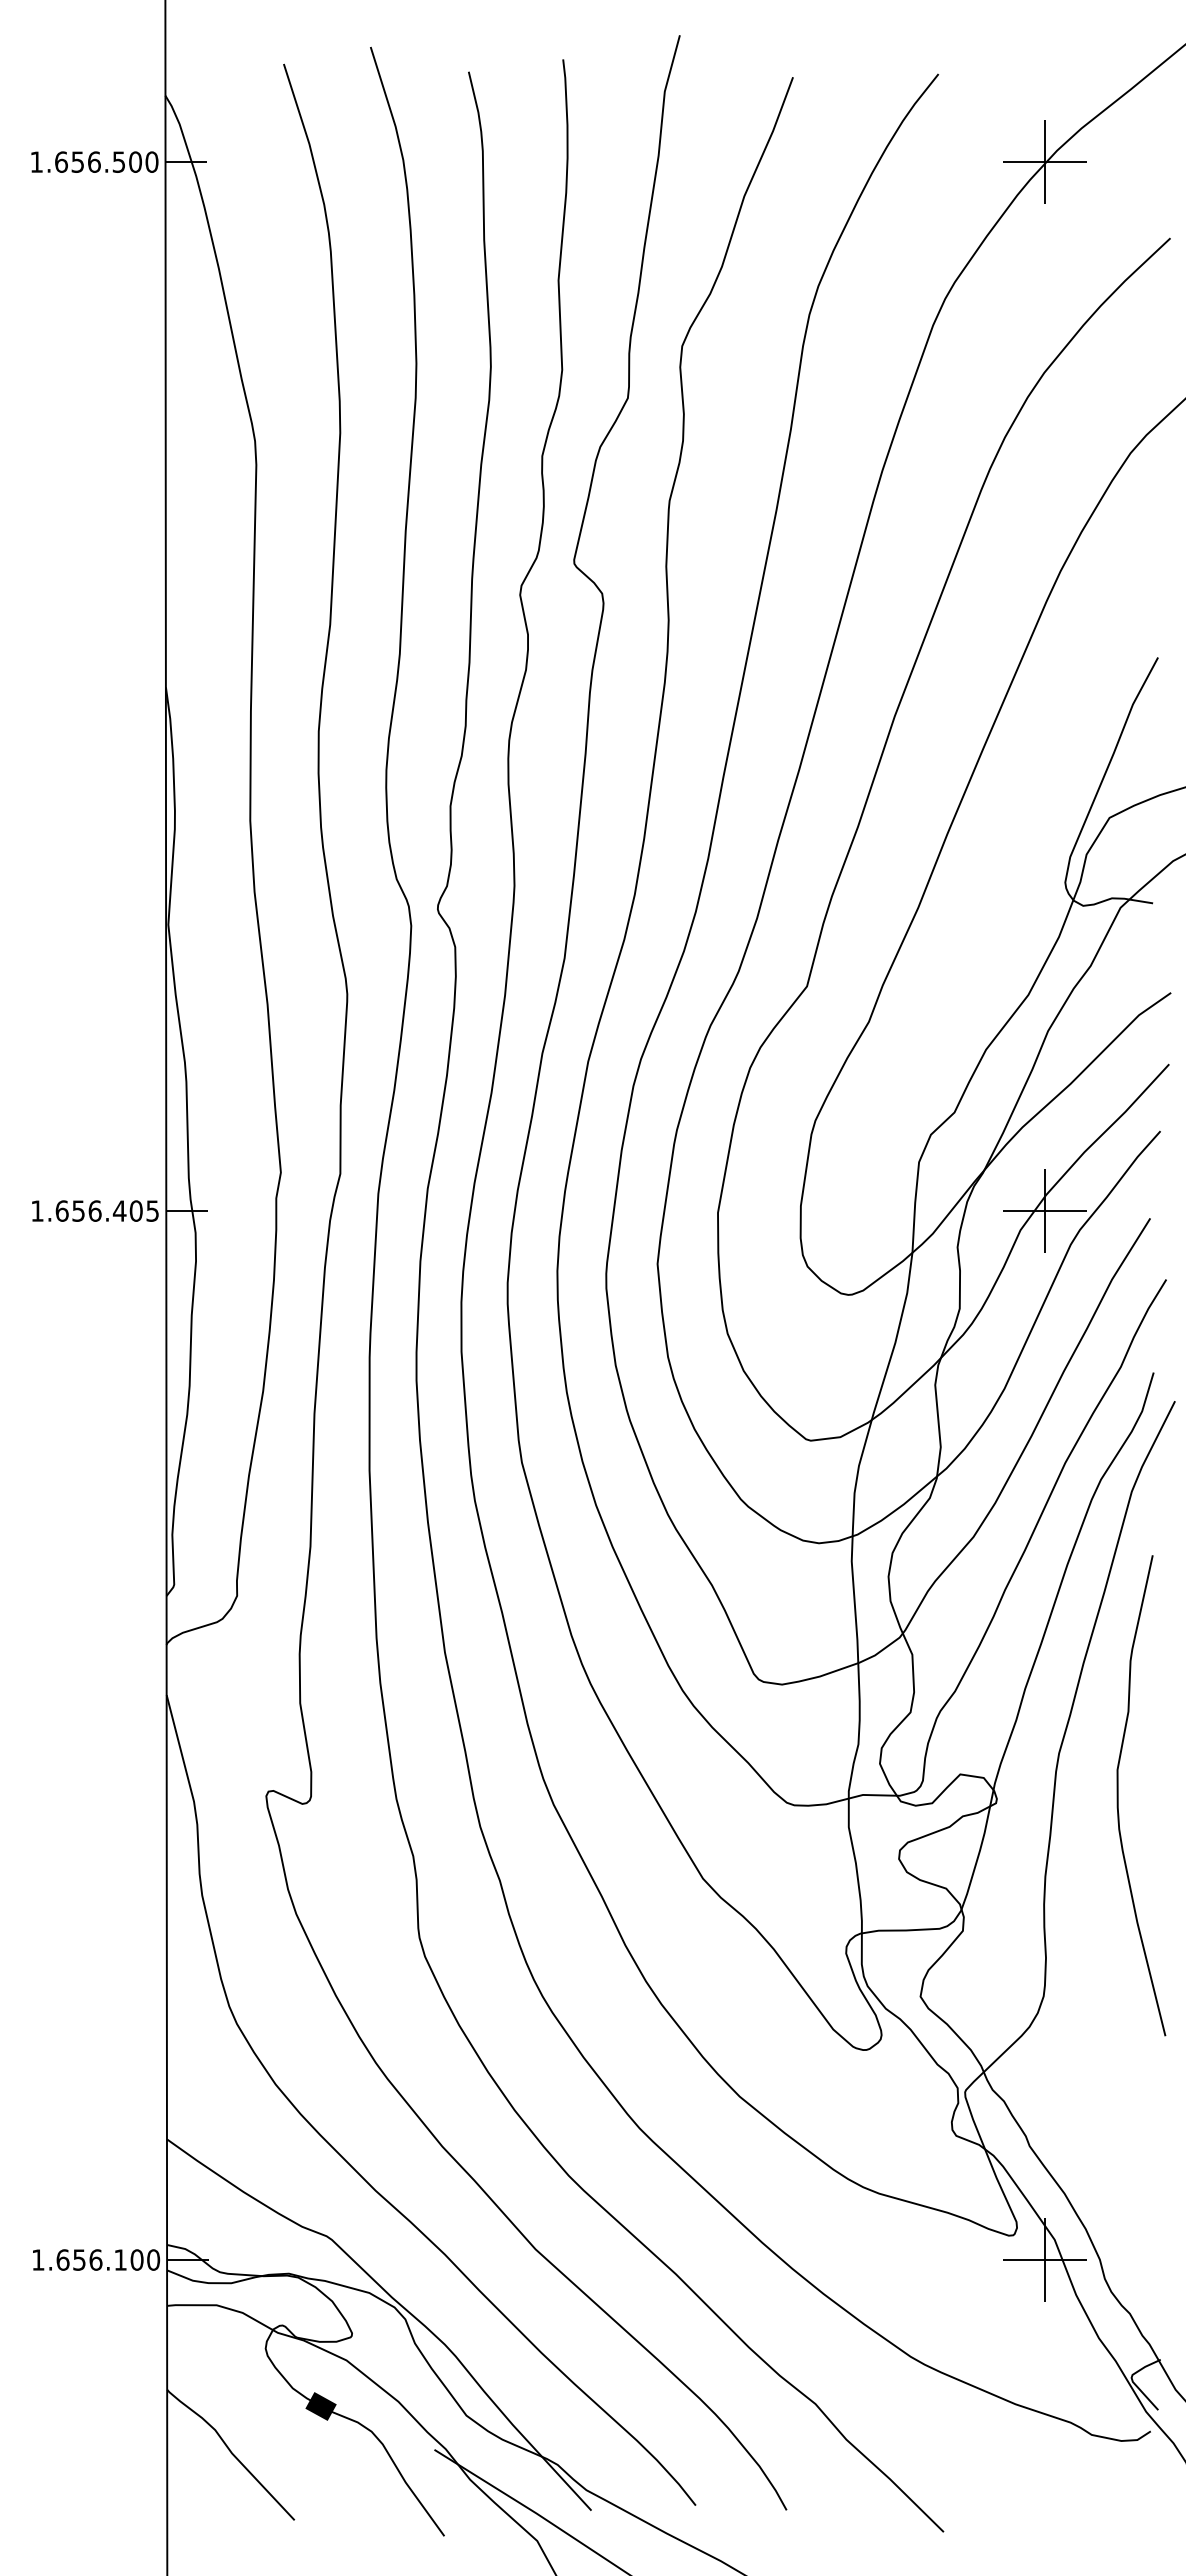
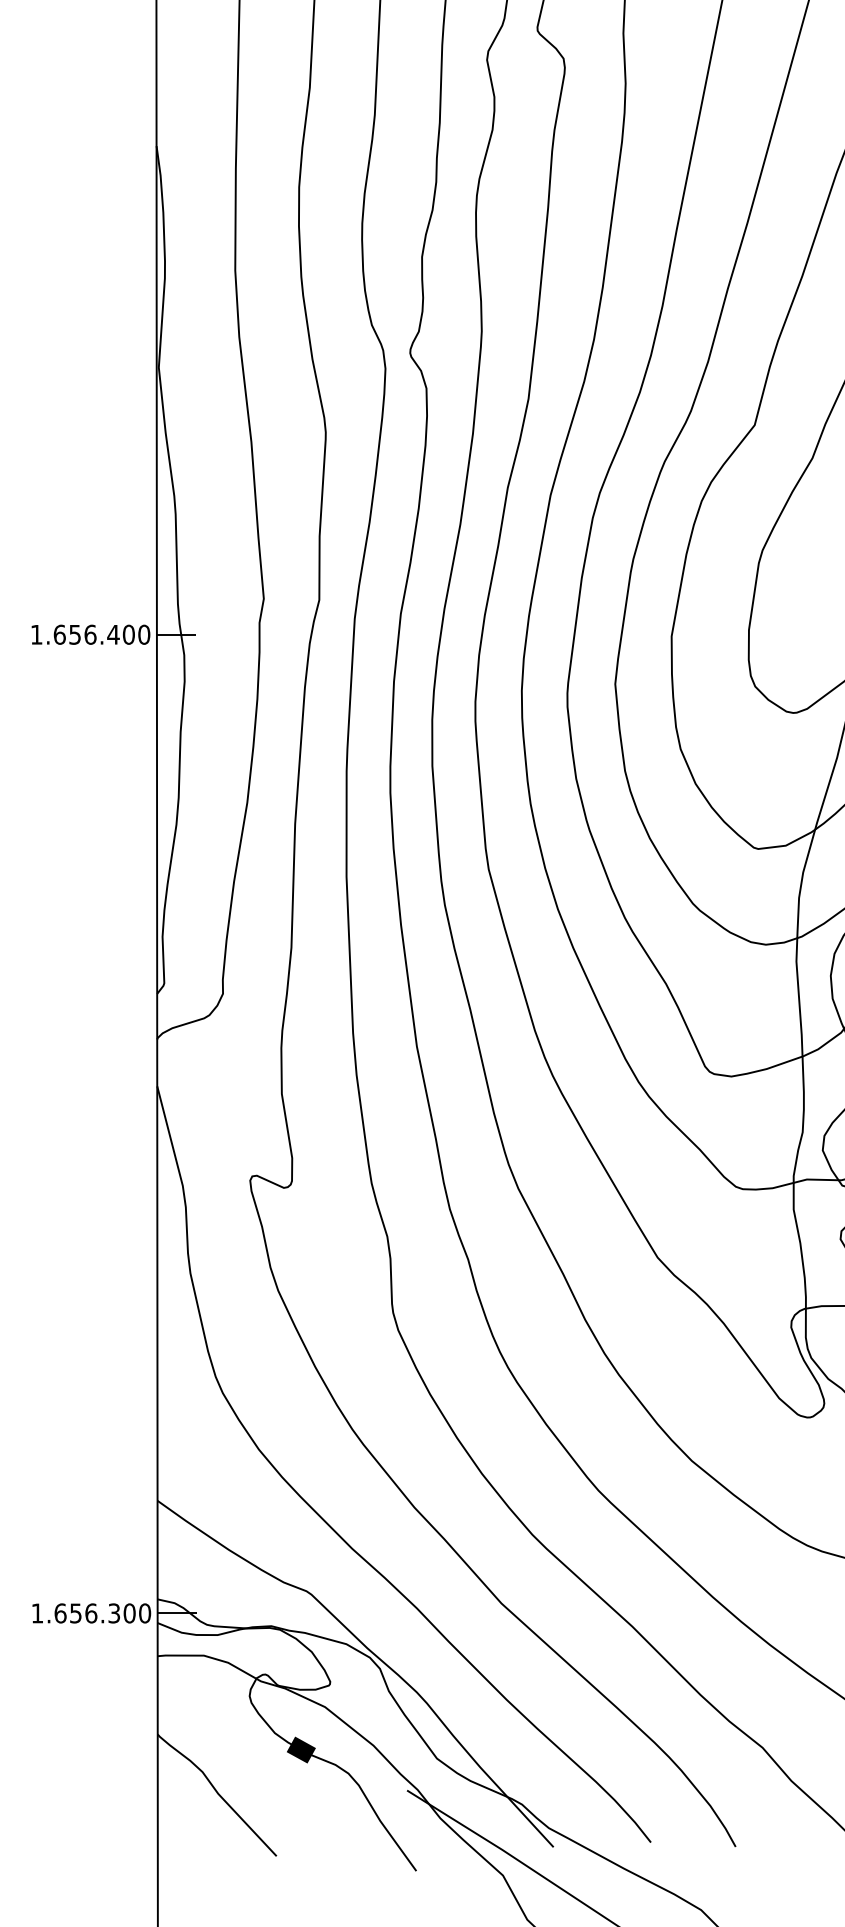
text: (152, 1210) -> (144, 634), 1.656.405 -> 1.656.400
text: (120, 2259) -> (114, 1612), 1.656.100 -> 1.656.300

